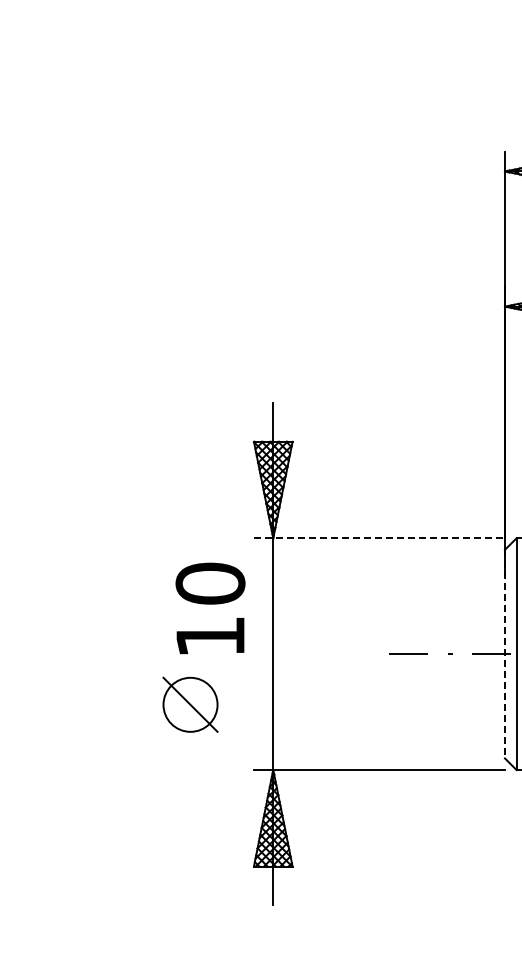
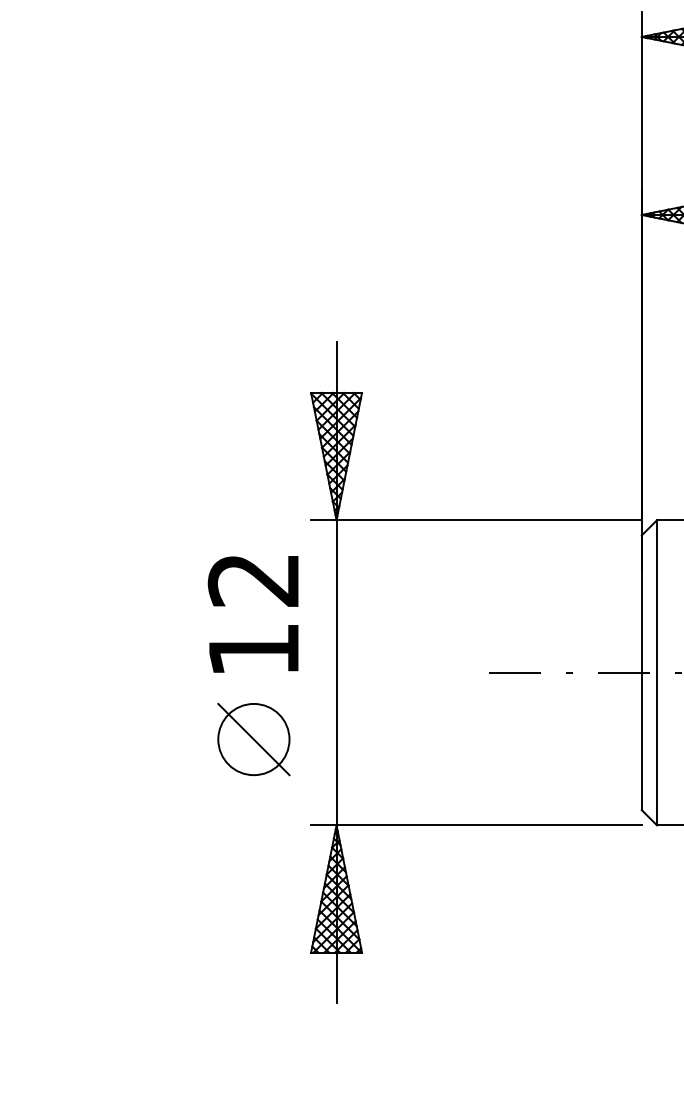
line: (379, 538) -> (476, 520), dashed -> solid
text: (210, 583) -> (253, 579), 10 -> 12
line: (504, 654) -> (641, 673), dashed -> solid
part: (190, 704) -> (253, 739), moved

